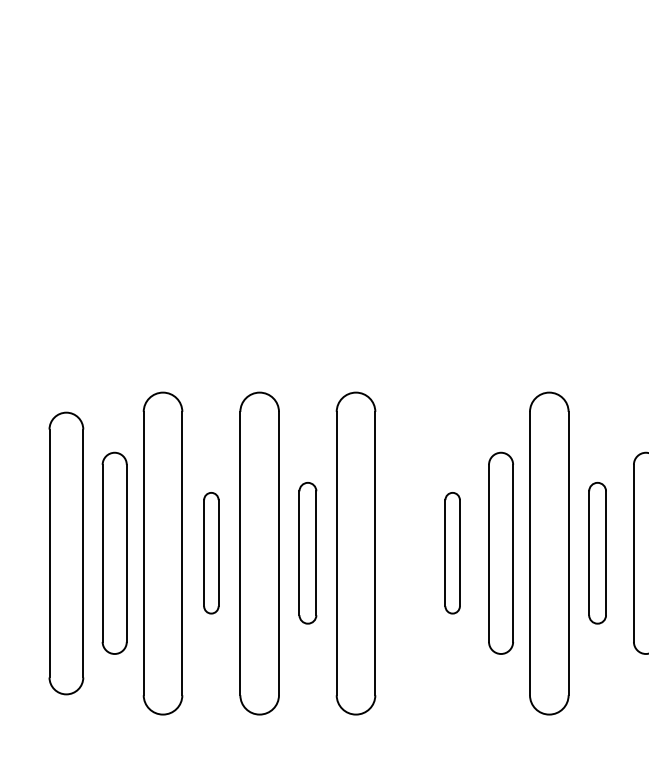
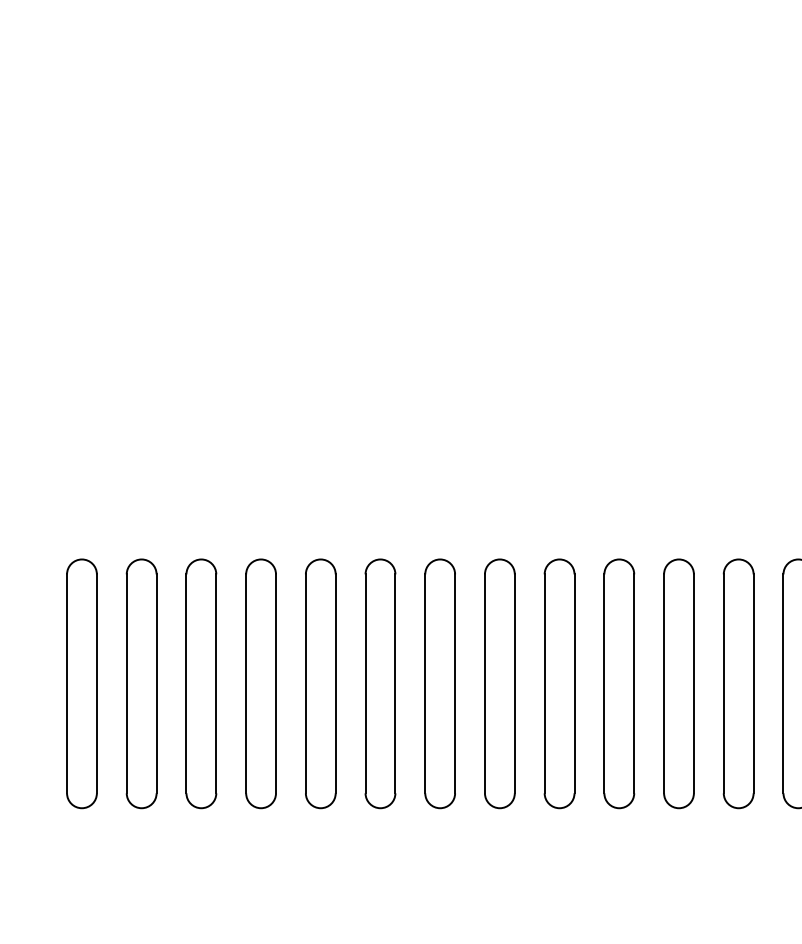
part: (66, 552) -> (82, 682), size x0.71
part: (162, 552) -> (200, 682), size x0.62
part: (211, 552) -> (261, 682), size x1.67
part: (259, 552) -> (320, 682), size x0.62
part: (307, 552) -> (379, 682), size x1.43
part: (356, 552) -> (440, 682), size x0.62
part: (404, 552) -> (499, 682), added
part: (452, 552) -> (559, 682), size x1.67
part: (549, 552) -> (679, 682), size x0.62
part: (597, 552) -> (738, 682), size x1.43

